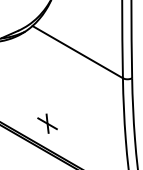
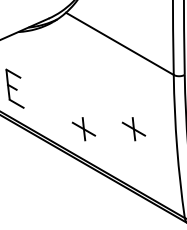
part: (89, 123) -> (133, 129), added

